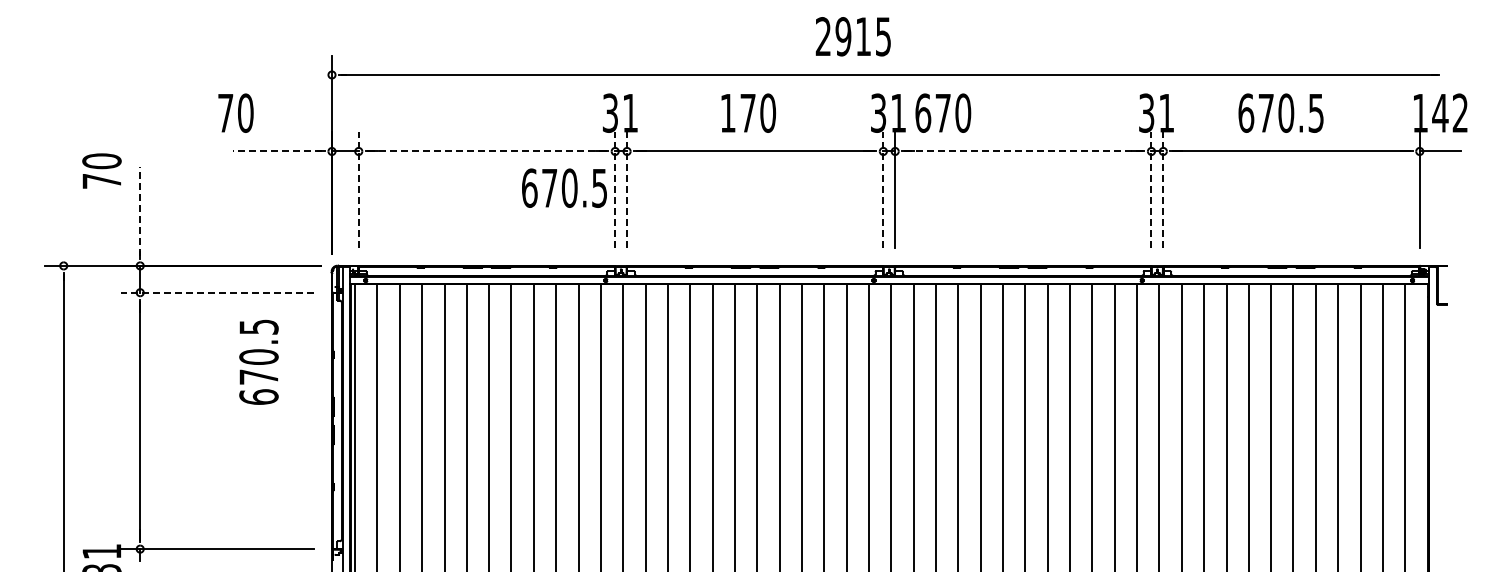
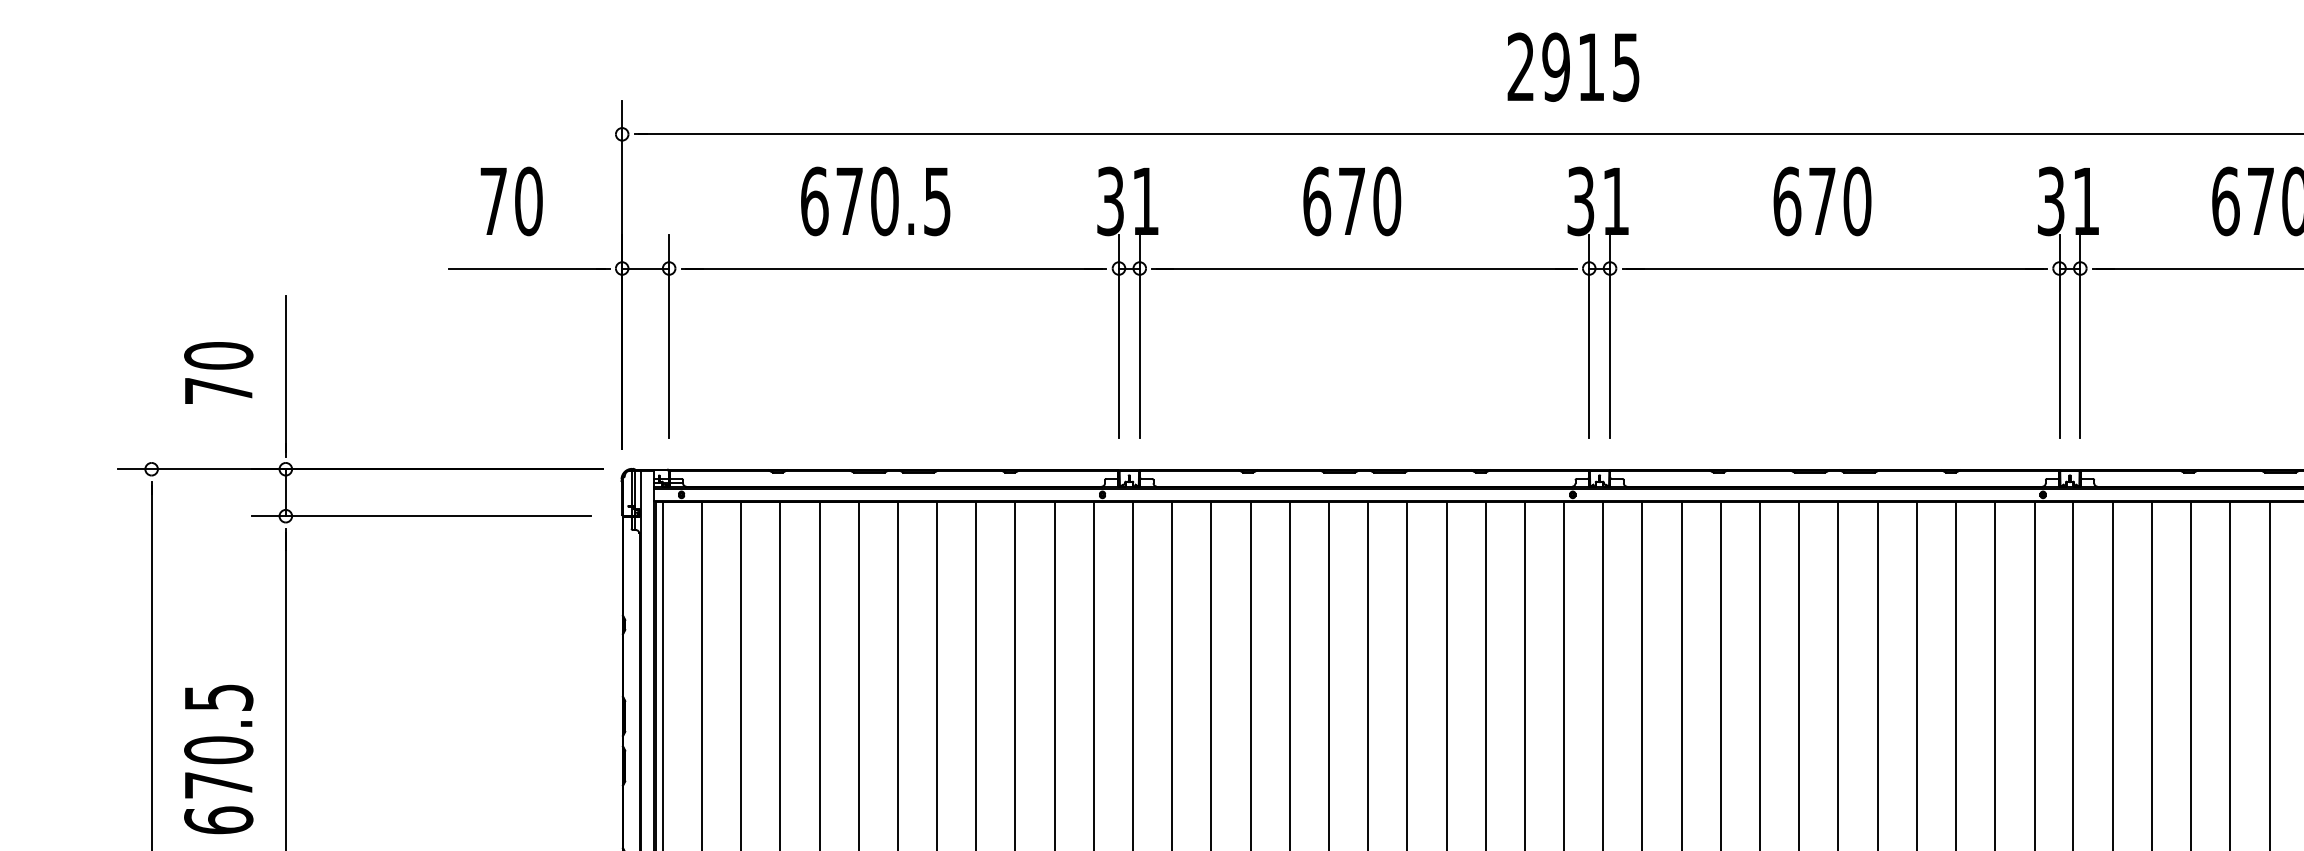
text: (852, 36) -> (1571, 66), moved
text: (235, 112) -> (510, 200), moved
text: (728, 112) -> (1317, 200), 170 -> 670
text: (943, 112) -> (1822, 200), moved
line: (277, 151) -> (526, 268), dashed -> solid
line: (487, 151) -> (894, 268), dashed -> solid
line: (1023, 151) -> (1835, 268), dashed -> solid
text: (101, 170) -> (217, 372), moved
text: (564, 187) -> (875, 200), moved
line: (358, 190) -> (668, 336), dashed -> solid
line: (615, 190) -> (1119, 336), dashed -> solid
line: (627, 190) -> (1140, 336), dashed -> solid
line: (883, 190) -> (1589, 336), dashed -> solid
line: (1151, 190) -> (2059, 336), dashed -> solid
line: (1163, 190) -> (2080, 336), dashed -> solid
line: (140, 211) -> (286, 373), dashed -> solid
line: (217, 292) -> (421, 515), dashed -> solid
text: (258, 361) -> (217, 757), moved

